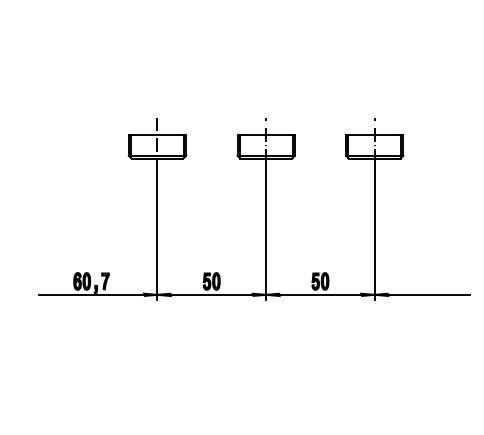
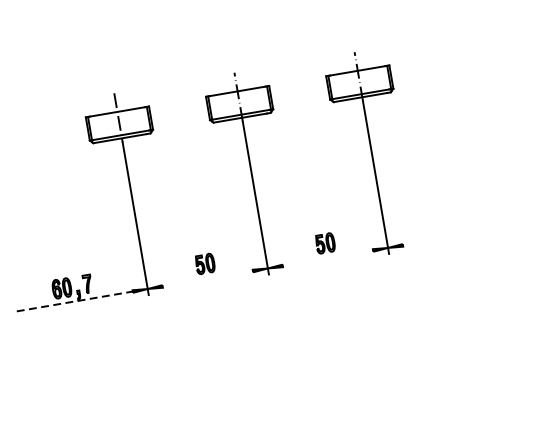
line: (91, 294) -> (74, 301), solid -> dashed
line: (211, 294) -> (207, 278), removed
line: (320, 294) -> (327, 257), removed
line: (428, 294) -> (447, 237), removed

